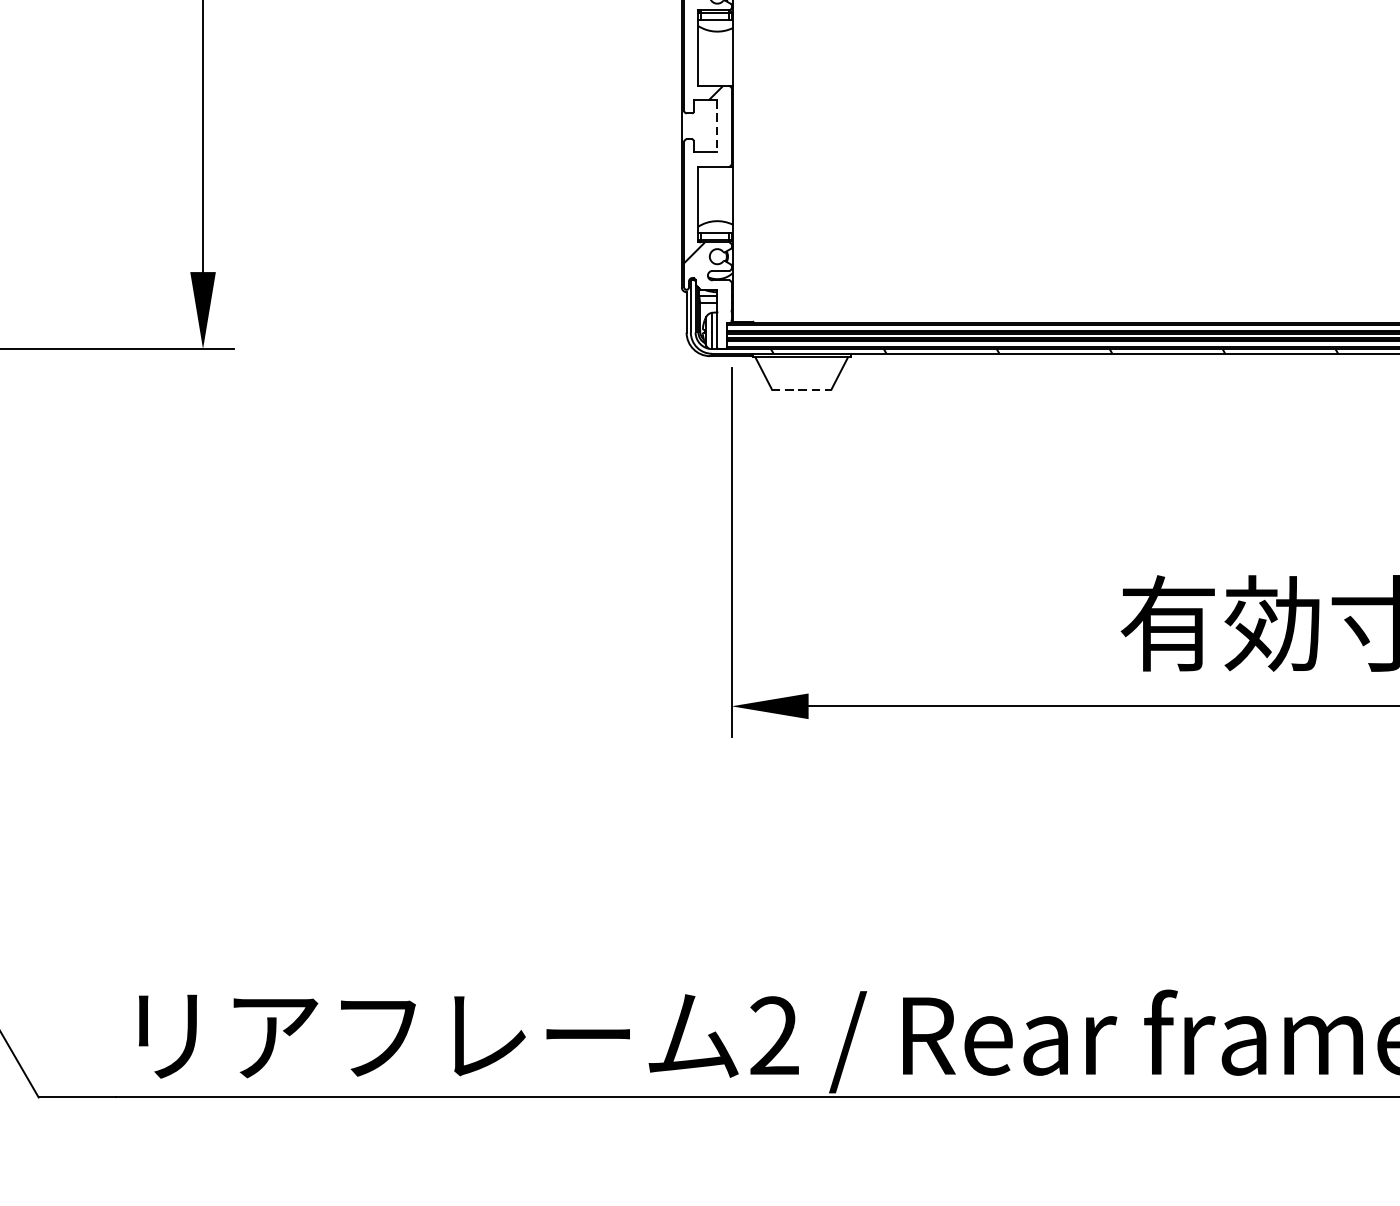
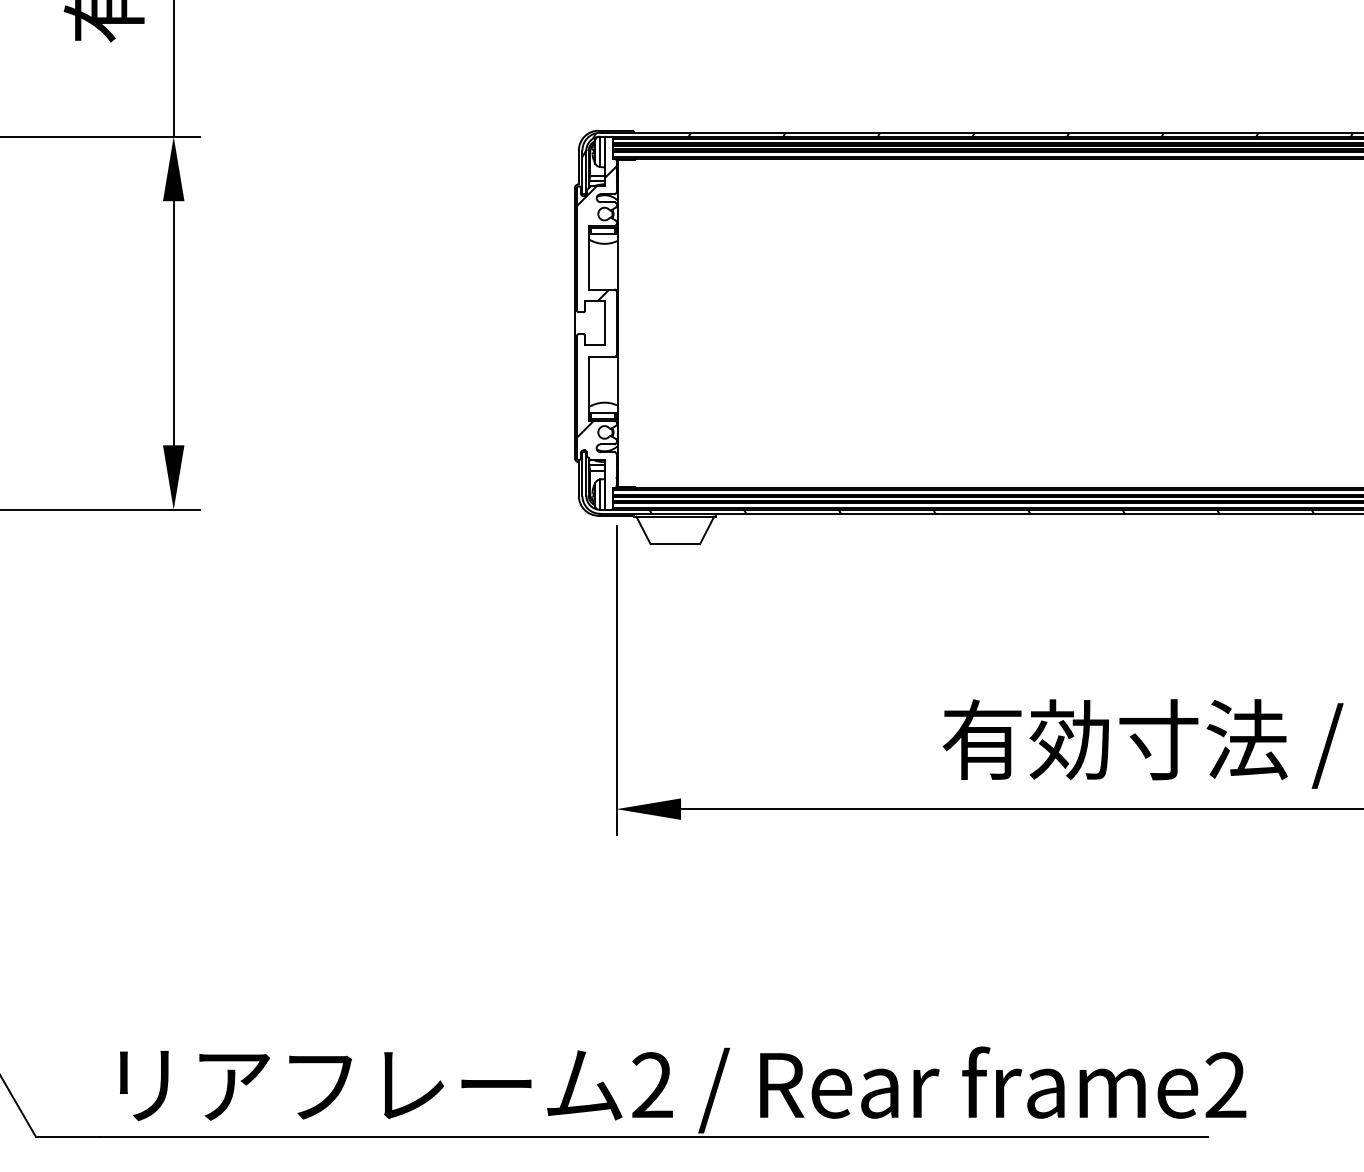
line: (717, 126) -> (604, 323), dashed -> solid
line: (801, 389) -> (675, 543), dashed -> solid

